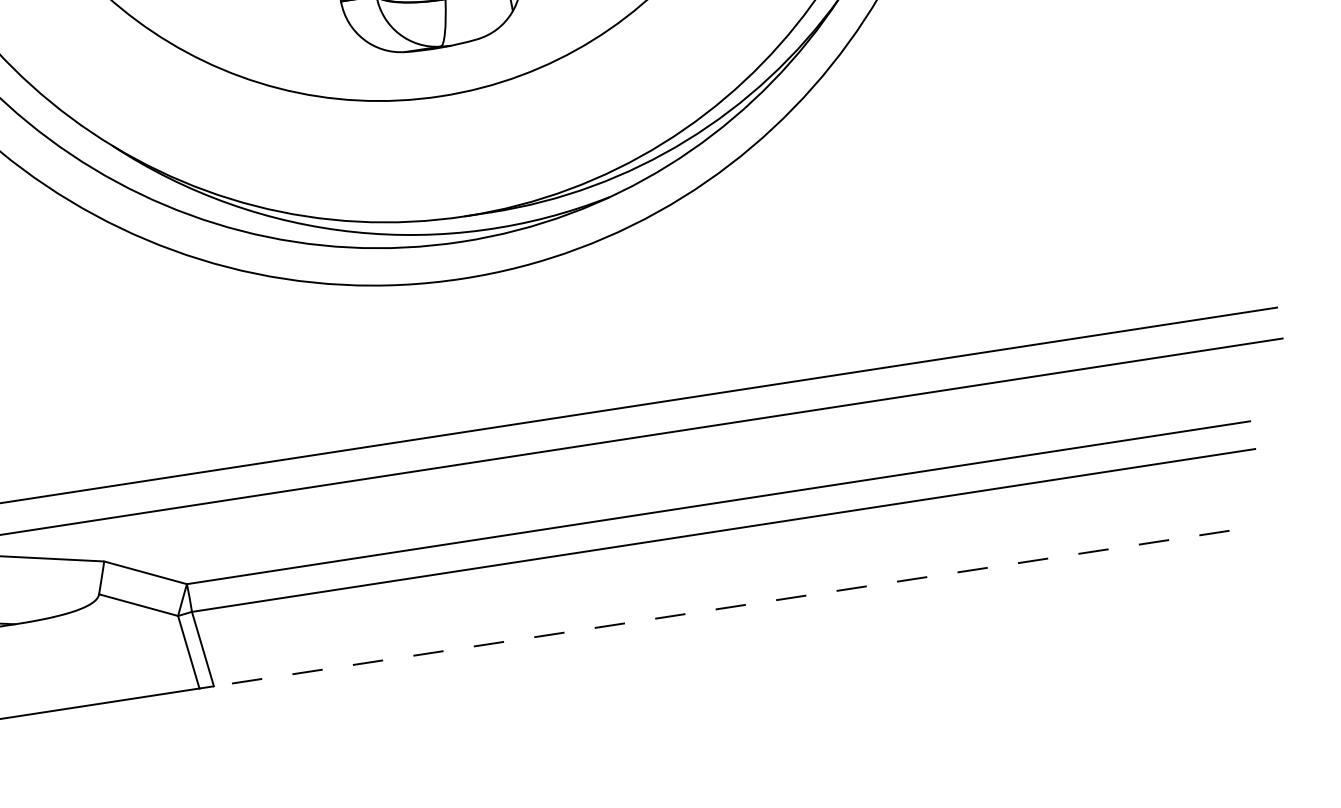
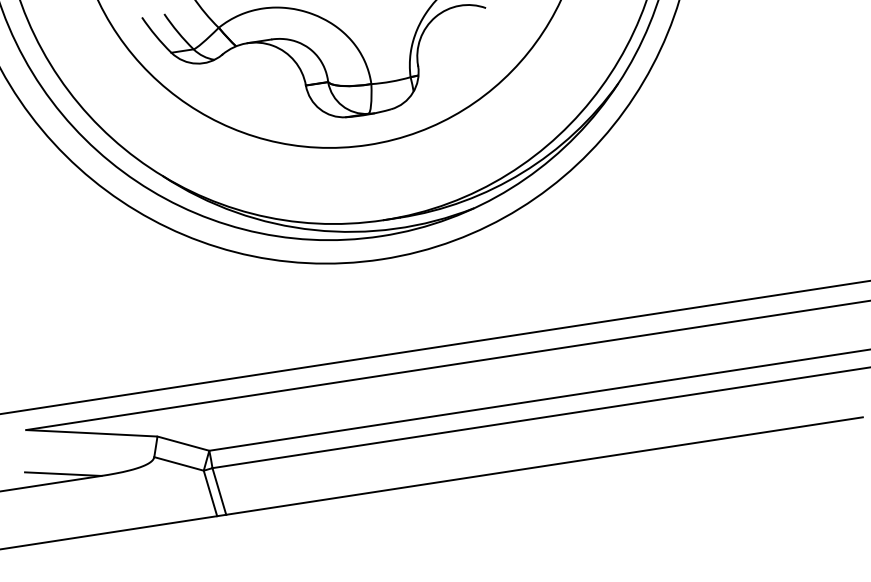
line: (721, 609) -> (544, 466), dashed -> solid

